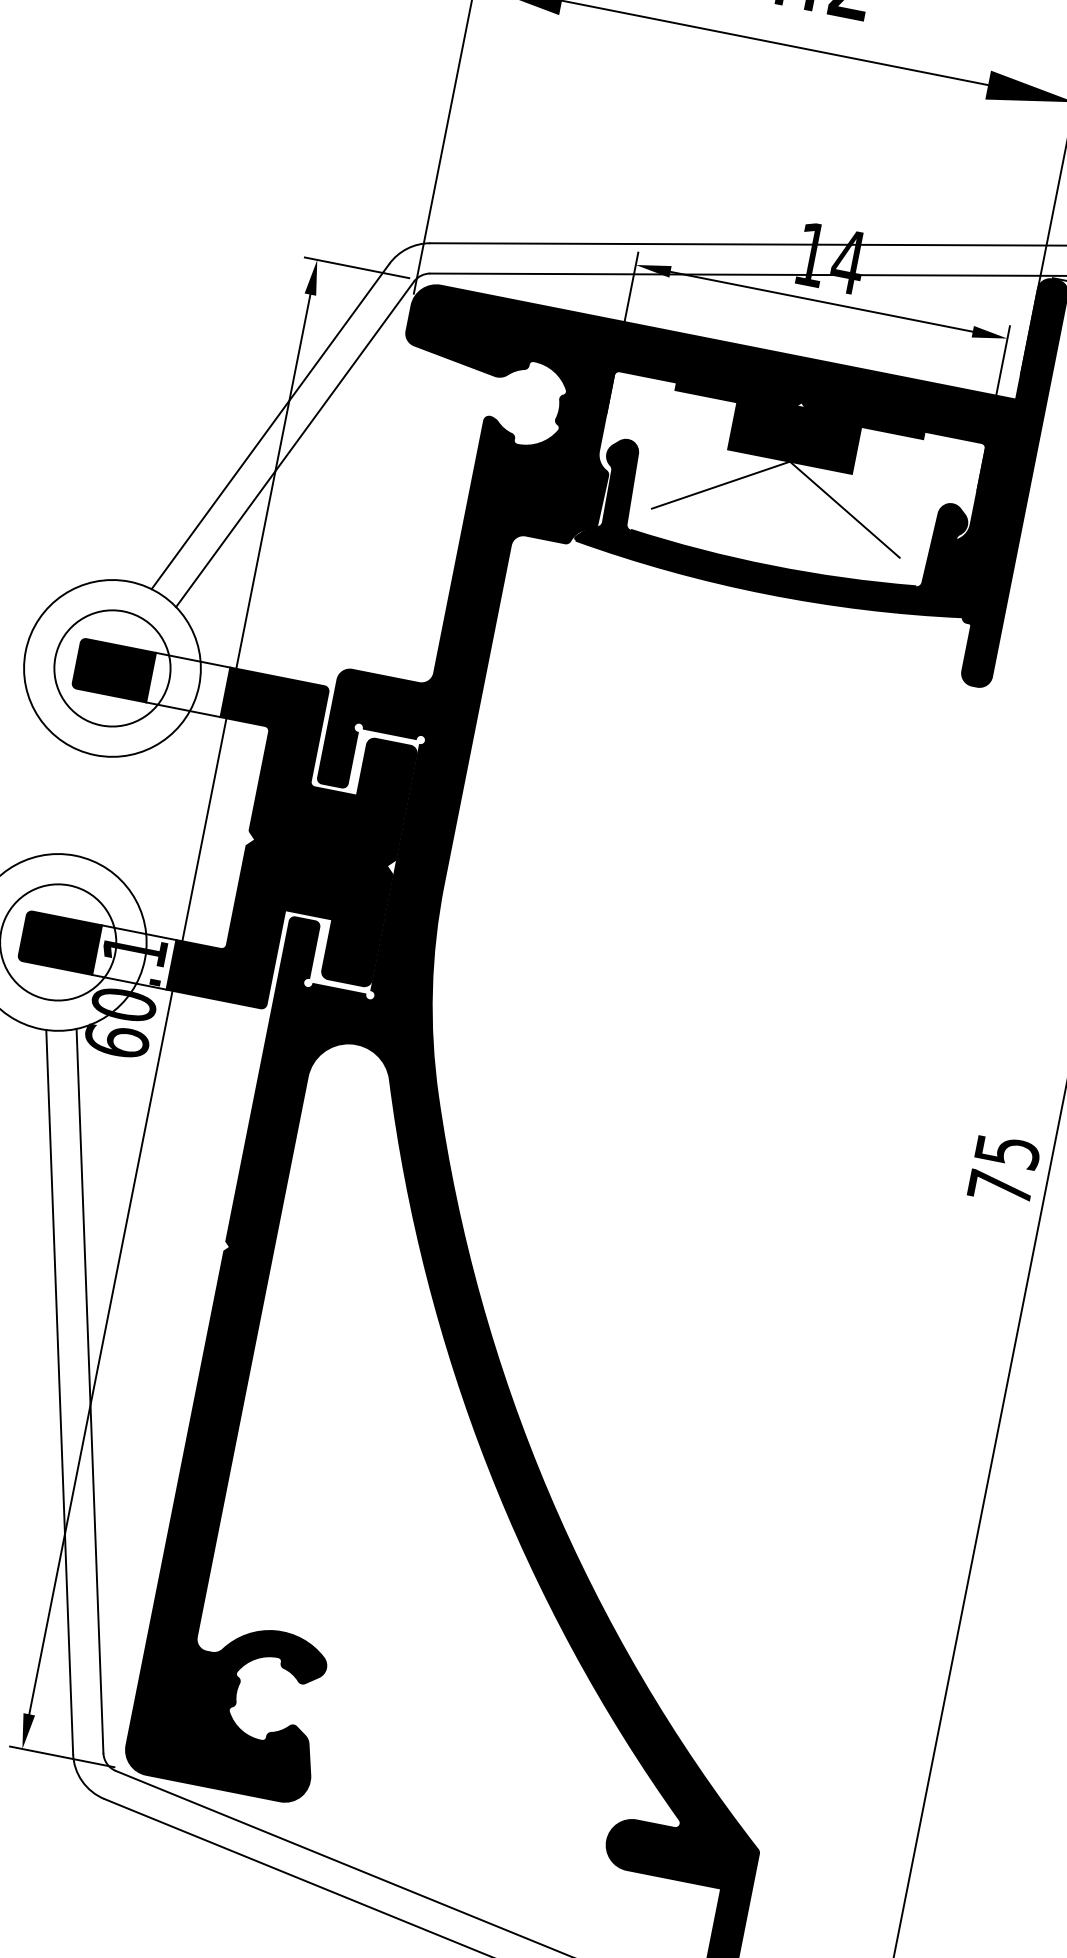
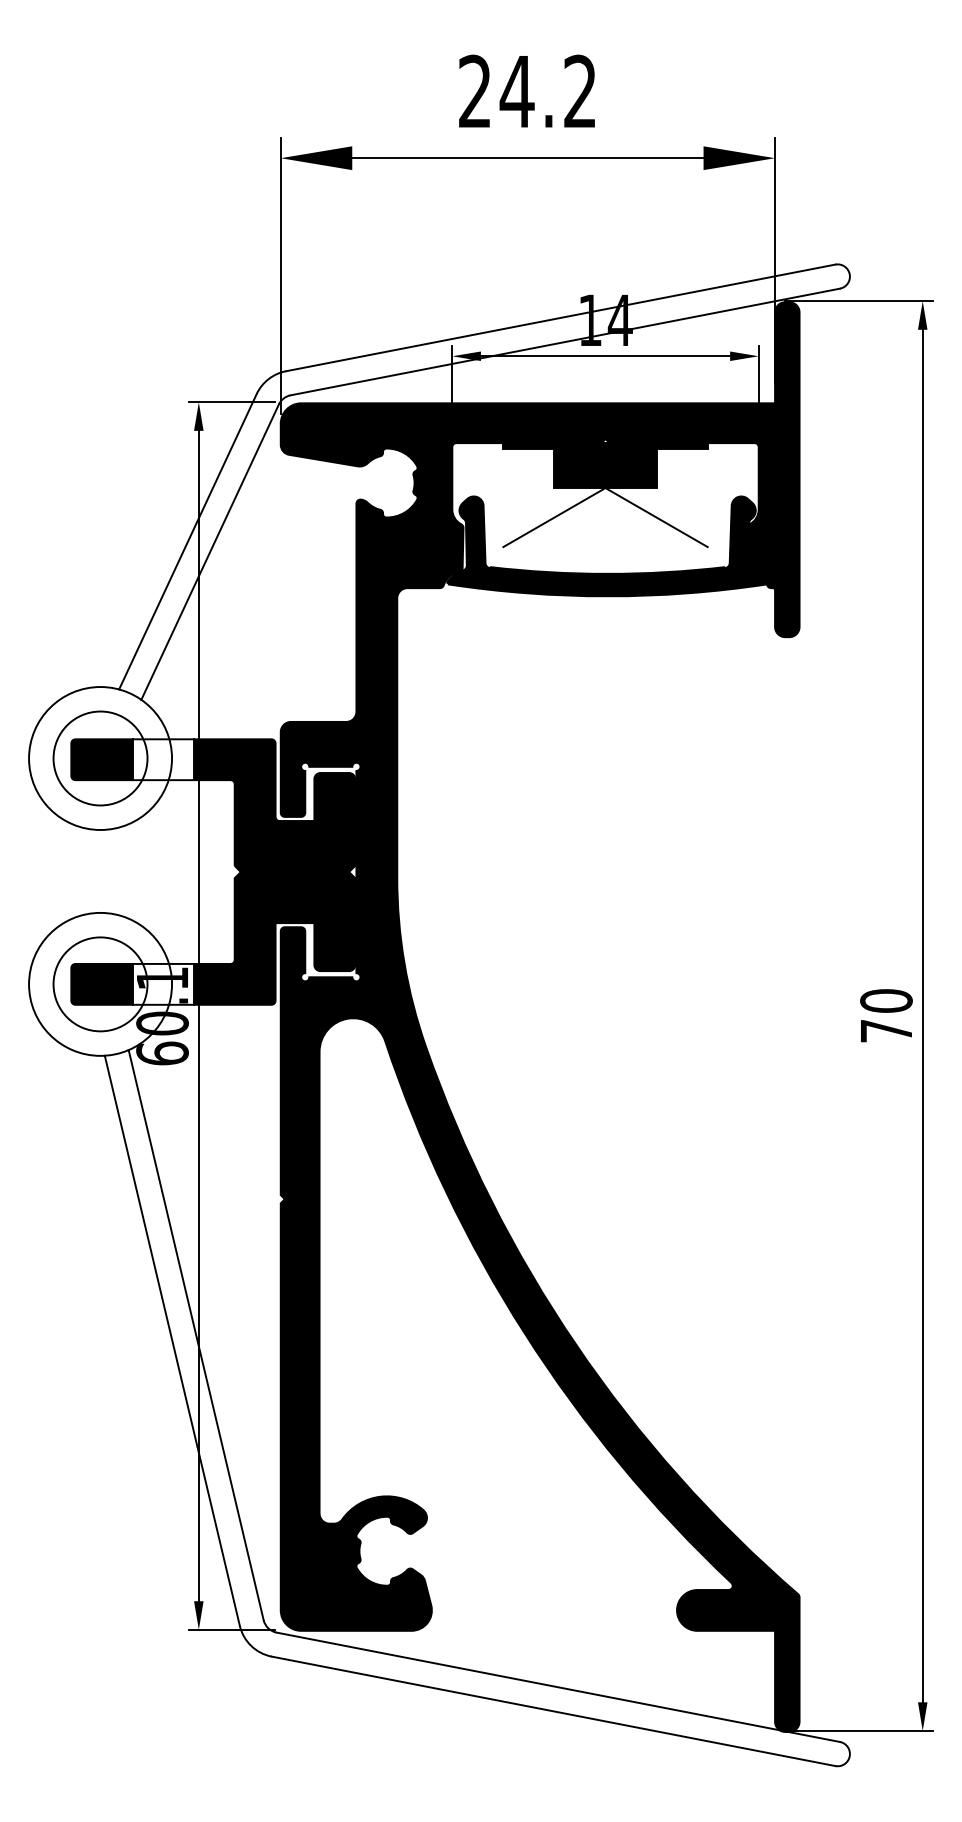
text: (1007, 1150) -> (886, 1000), 75 -> 70

